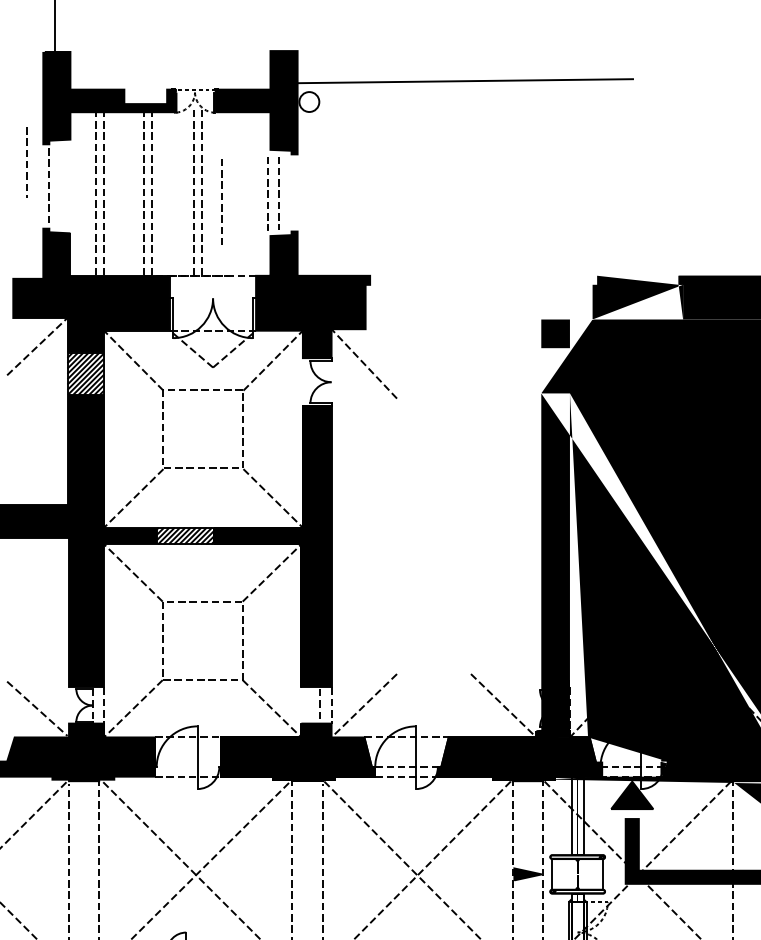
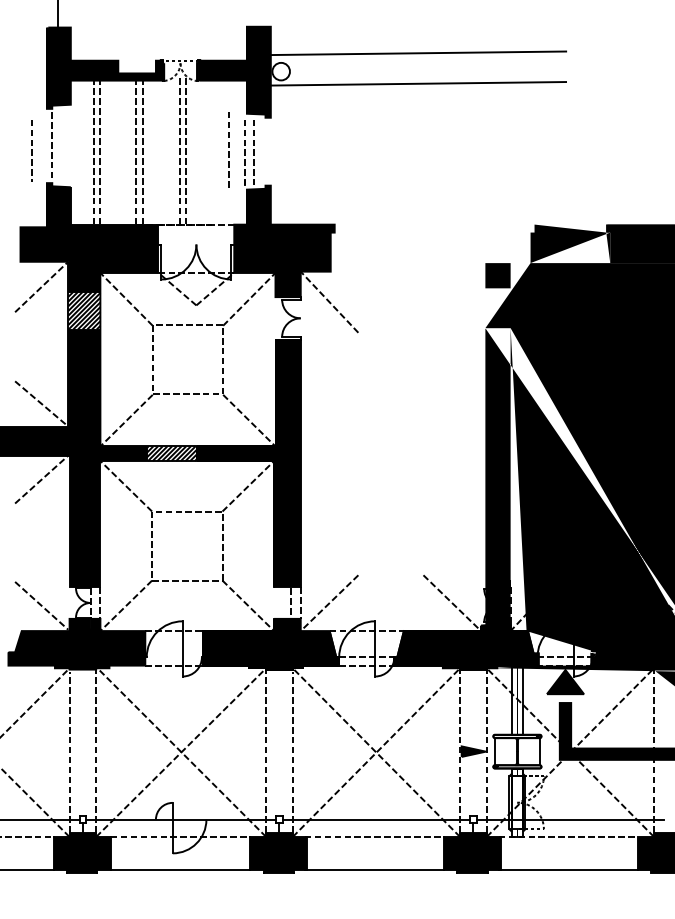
line: (465, 115) -> (418, 83), added
line: (25, 162) -> (31, 150), moved
line: (221, 199) -> (228, 147), moved
line: (37, 478) -> (41, 403), added
line: (37, 565) -> (41, 479), added

